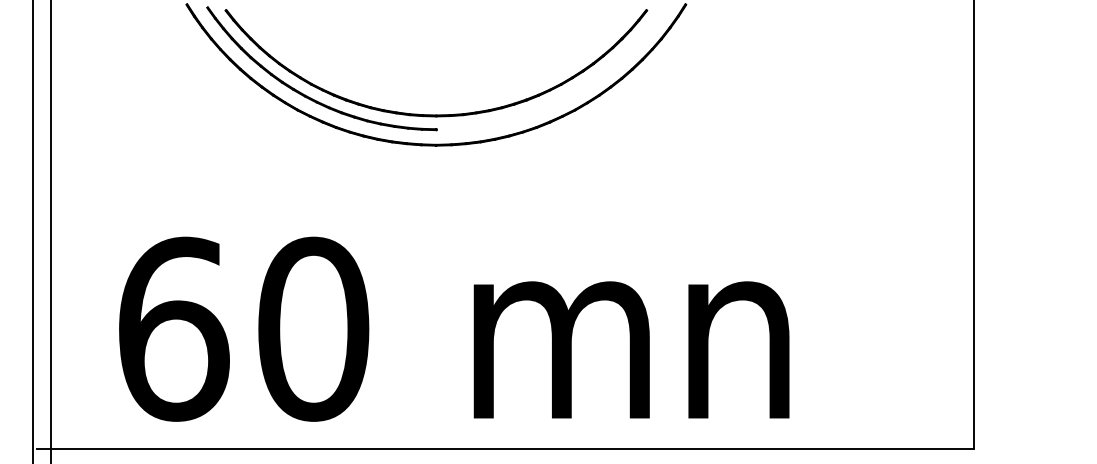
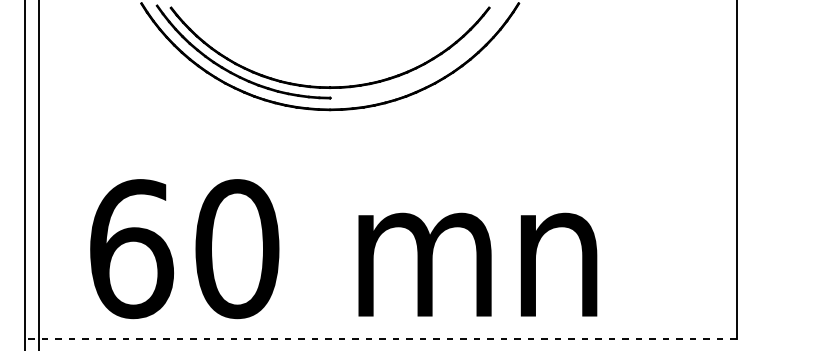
line: (505, 448) -> (382, 339), solid -> dashed

